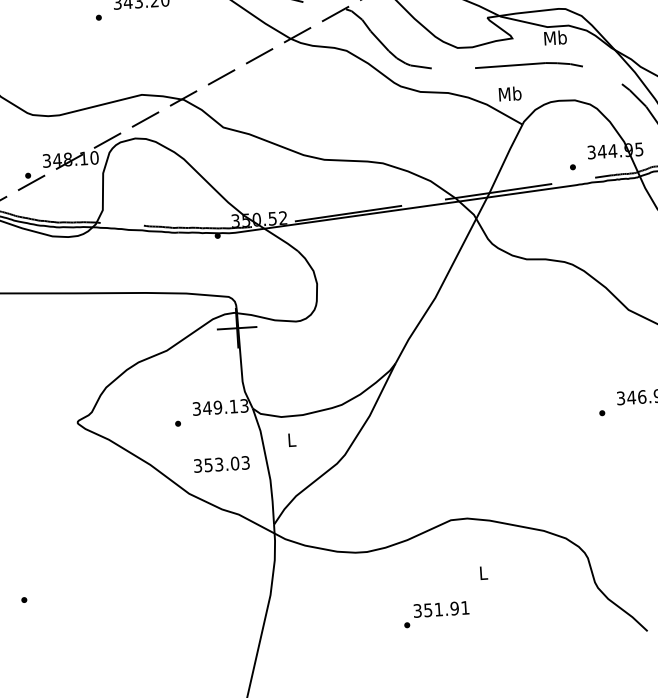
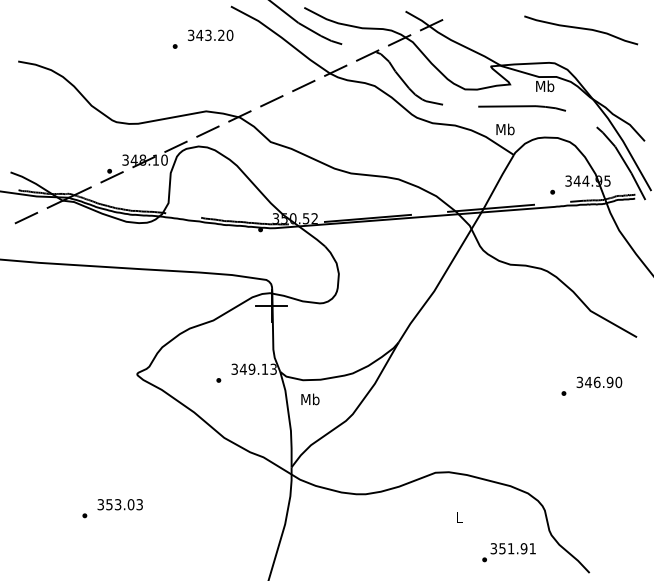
text: (291, 440) -> (310, 399), L -> Mb
text: (220, 464) -> (119, 504), moved
text: (435, 614) -> (508, 552), moved

